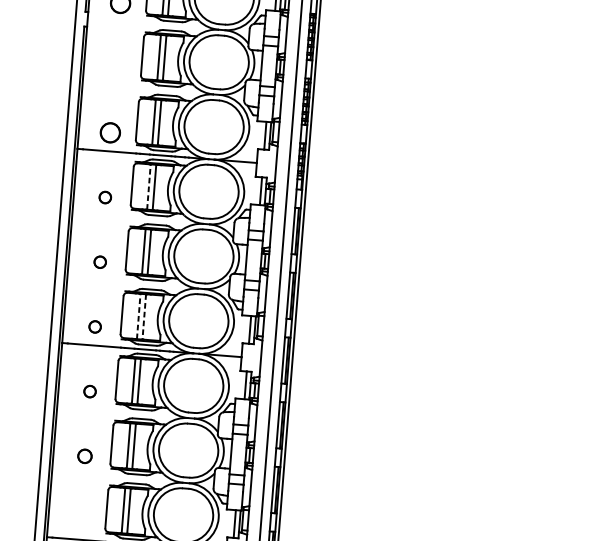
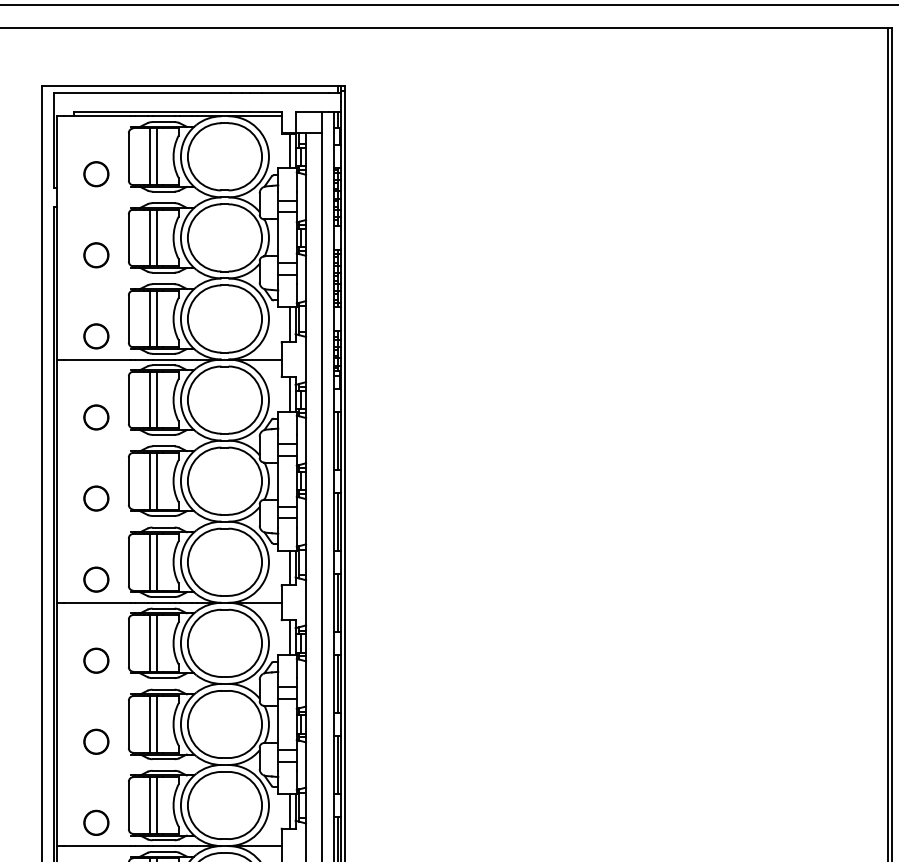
circle: (115, 68) -> (96, 255), added
line: (148, 186) -> (149, 399), dashed -> solid
circle: (105, 197) -> (96, 417), size x1.67
circle: (100, 262) -> (96, 498), size x1.67
line: (138, 315) -> (149, 561), dashed -> solid
line: (144, 317) -> (156, 562), dashed -> solid
circle: (95, 326) -> (96, 579), size x1.67
circle: (90, 391) -> (96, 660), size x1.67
circle: (85, 456) -> (96, 741), size x1.43
circle: (79, 520) -> (96, 822), added

